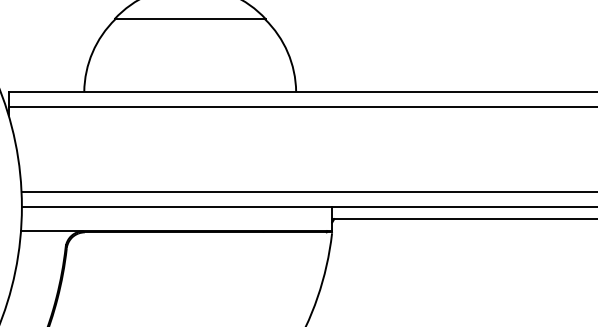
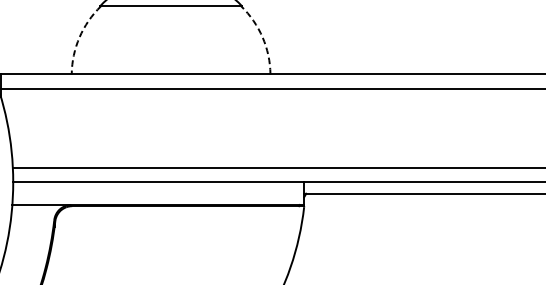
arc: (92, 52) -> (79, 37), solid -> dashed
arc: (287, 52) -> (262, 37), solid -> dashed

